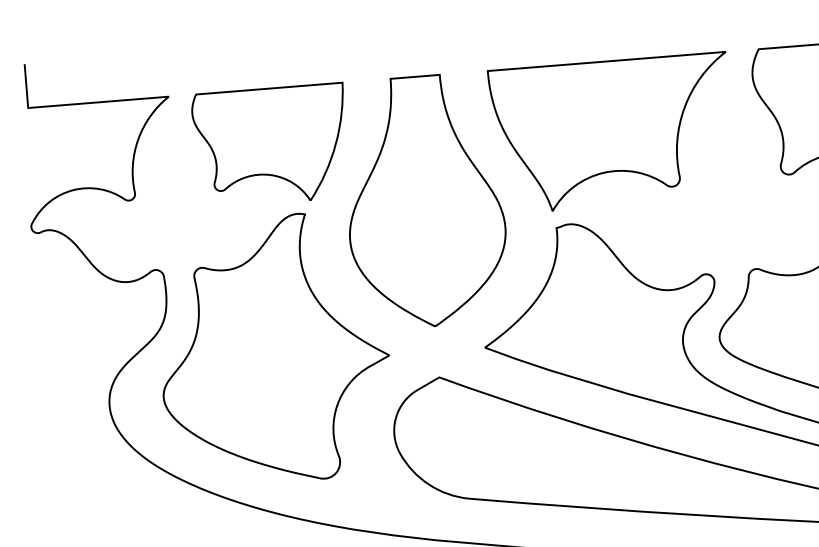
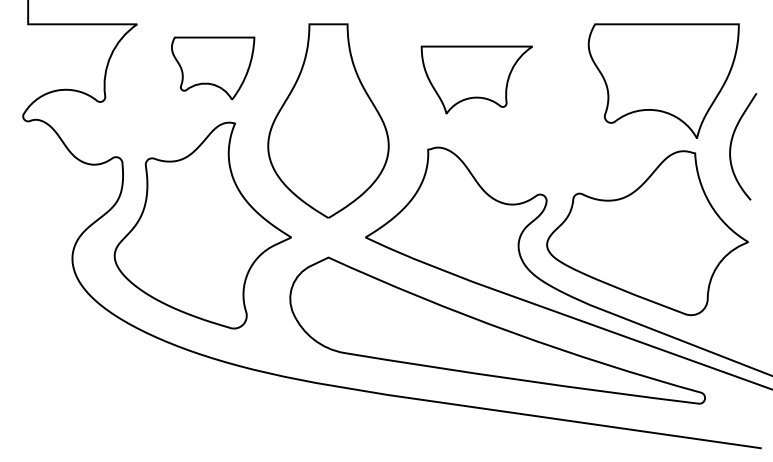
part: (611, 132) -> (476, 79), size x0.6
part: (270, 145) -> (212, 68), size x0.7

